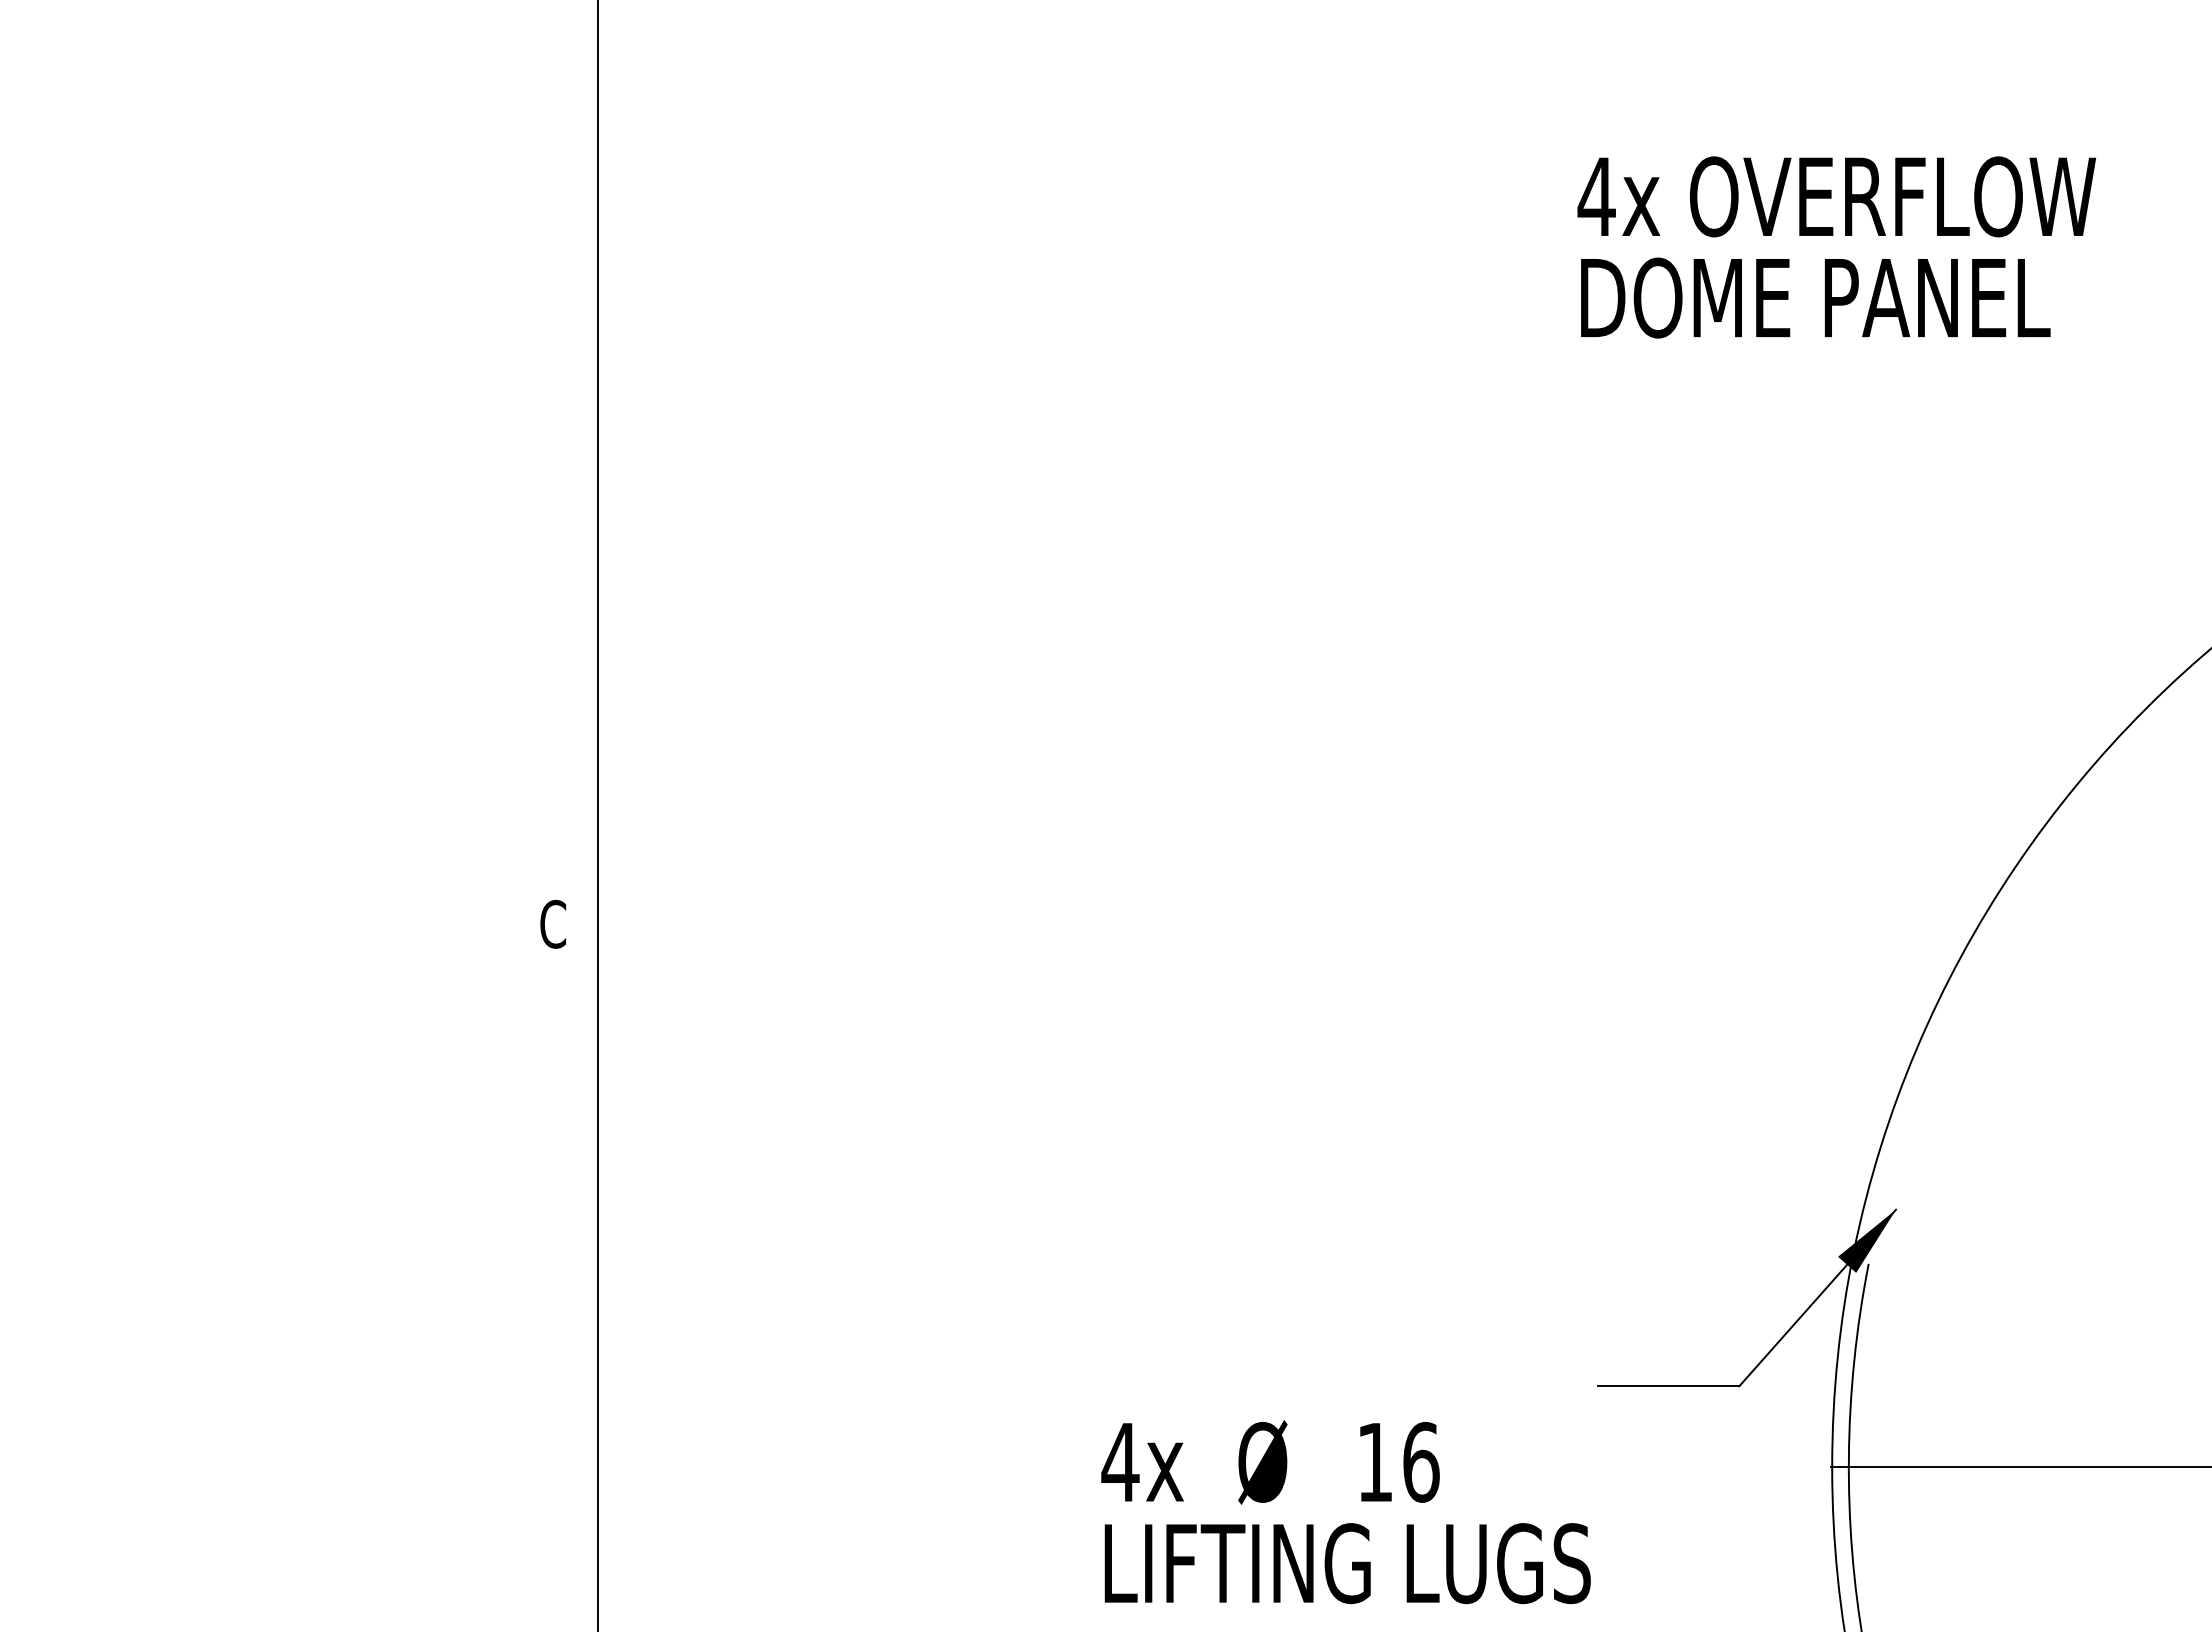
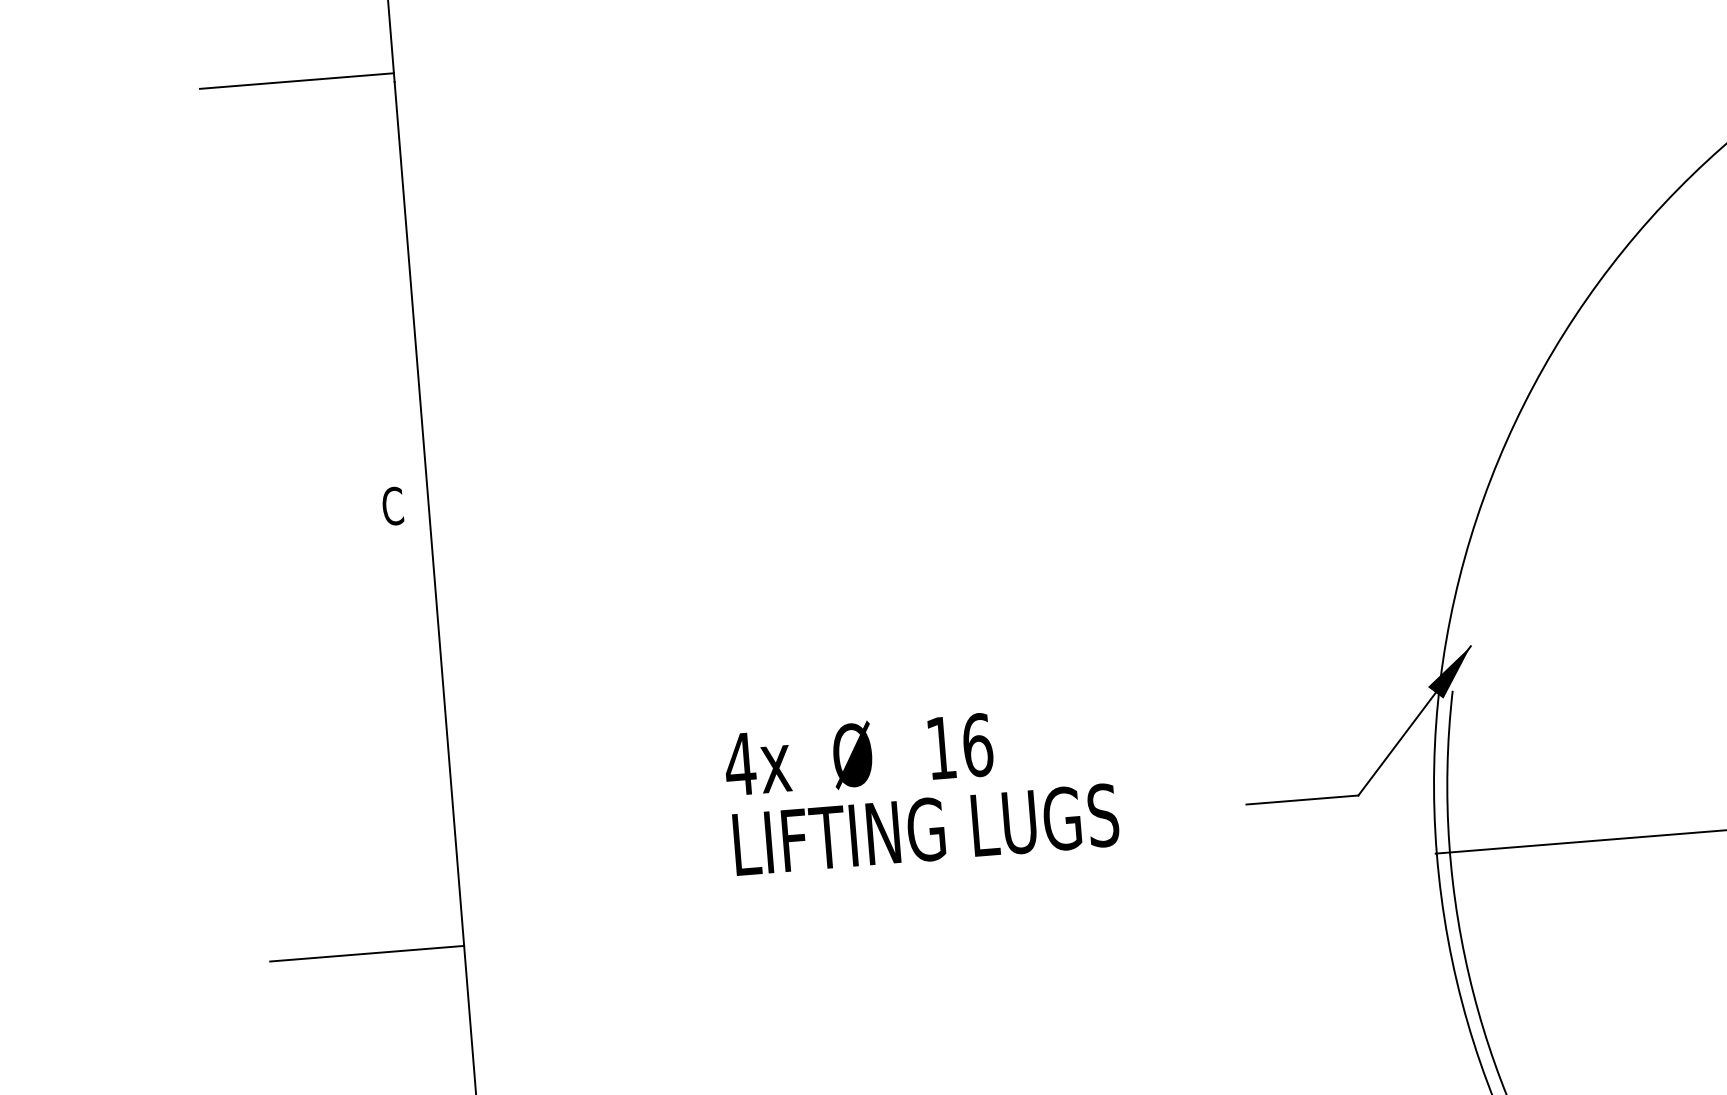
line: (475, 379) -> (296, 81), added
line: (475, 1484) -> (367, 953), added
text: (1345, 1512) -> (921, 789), moved

